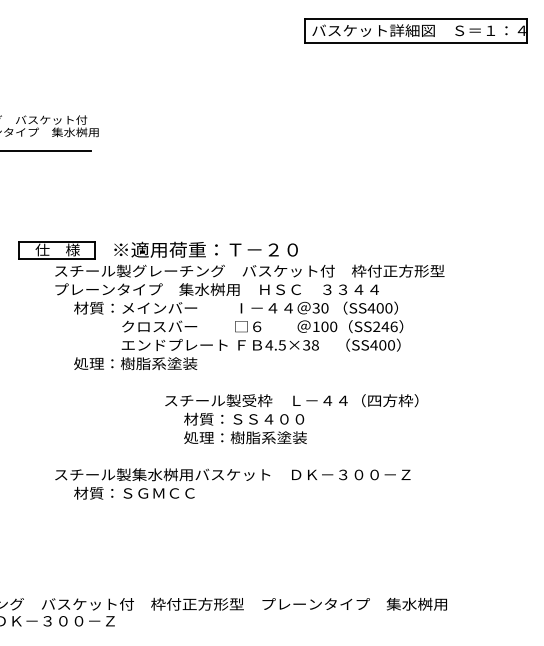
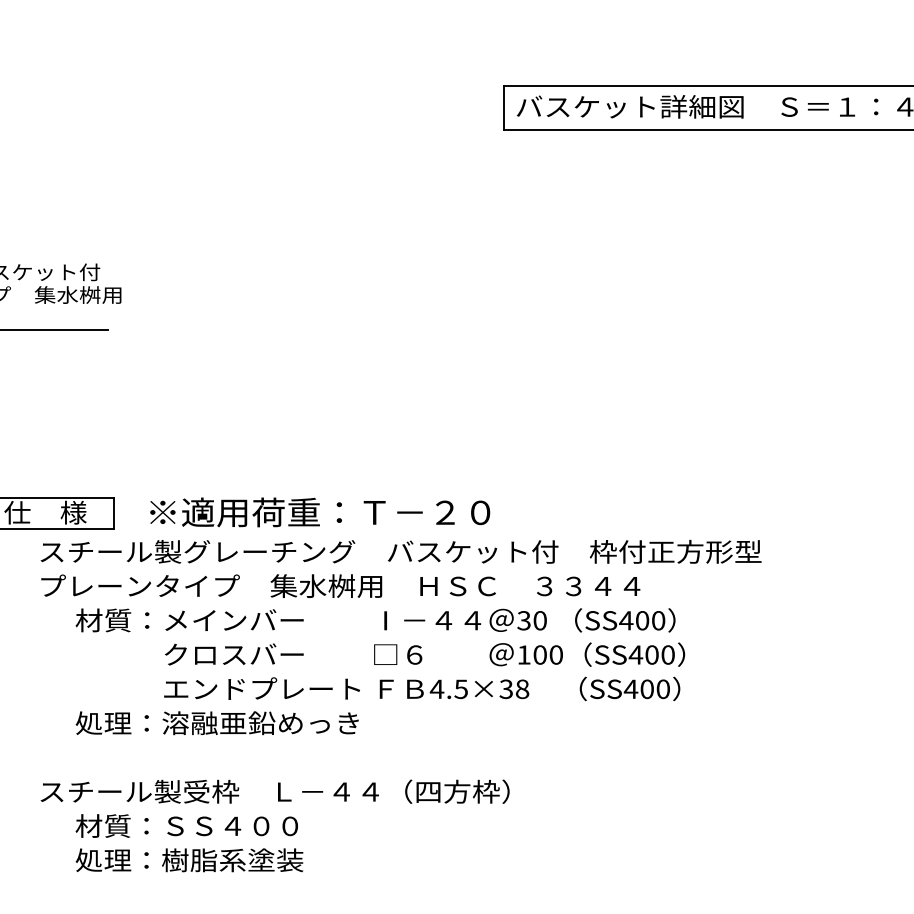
text: (384, 326) -> (650, 654), SS246 -> SS400
text: (173, 363) -> (259, 722), 処理：樹脂系塗装 -> 処理：溶融亜鉛めっき
text: (291, 419) -> (274, 826), moved

